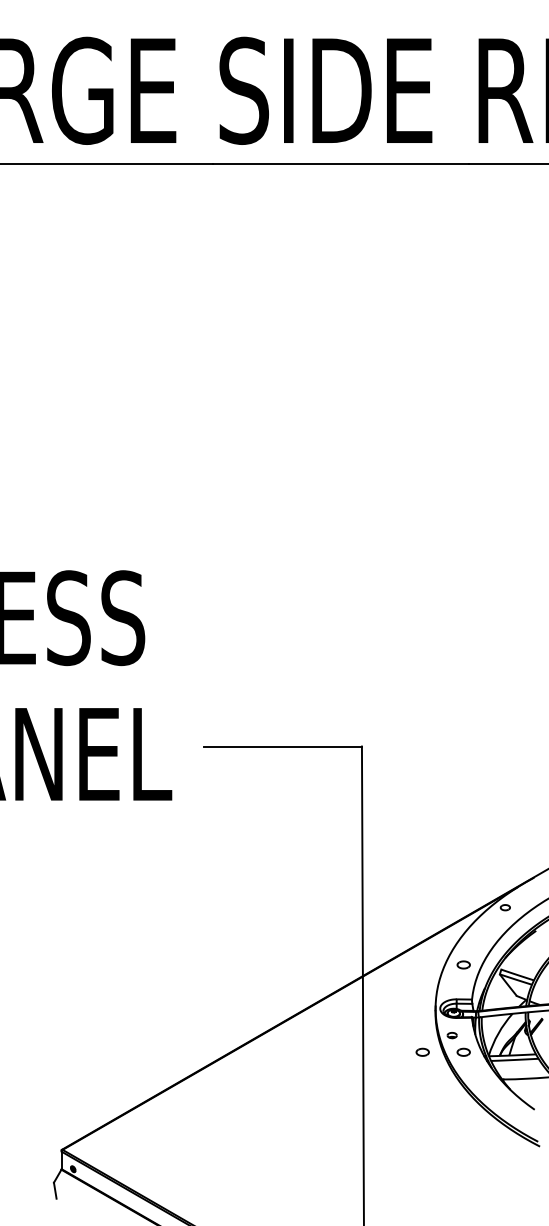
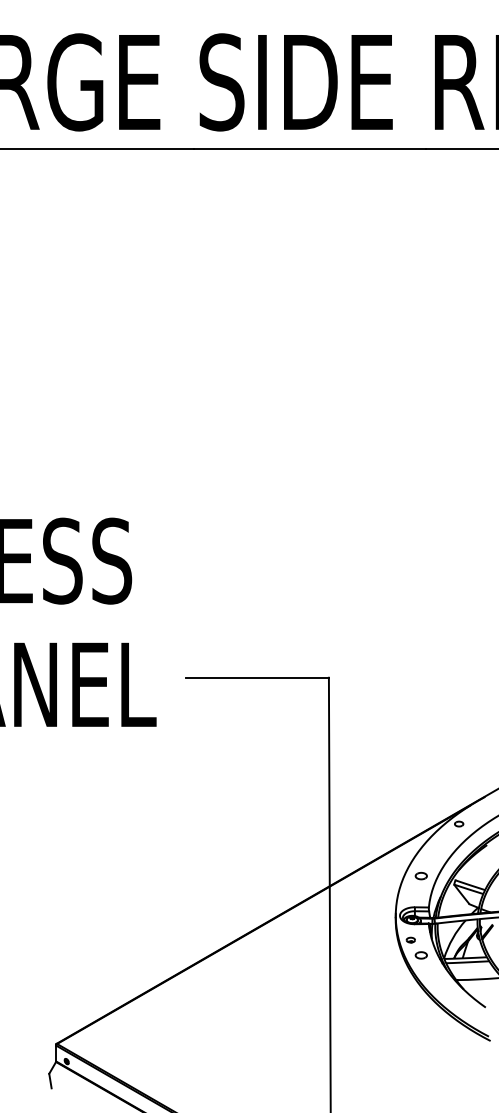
part: (422, 1051) -> (383, 954), removed

